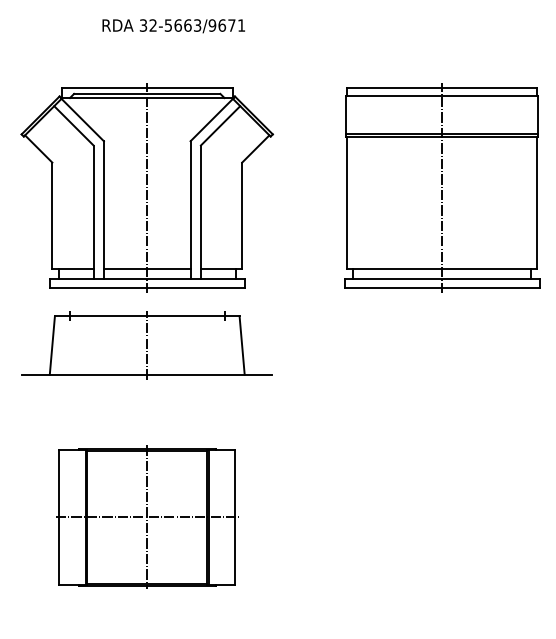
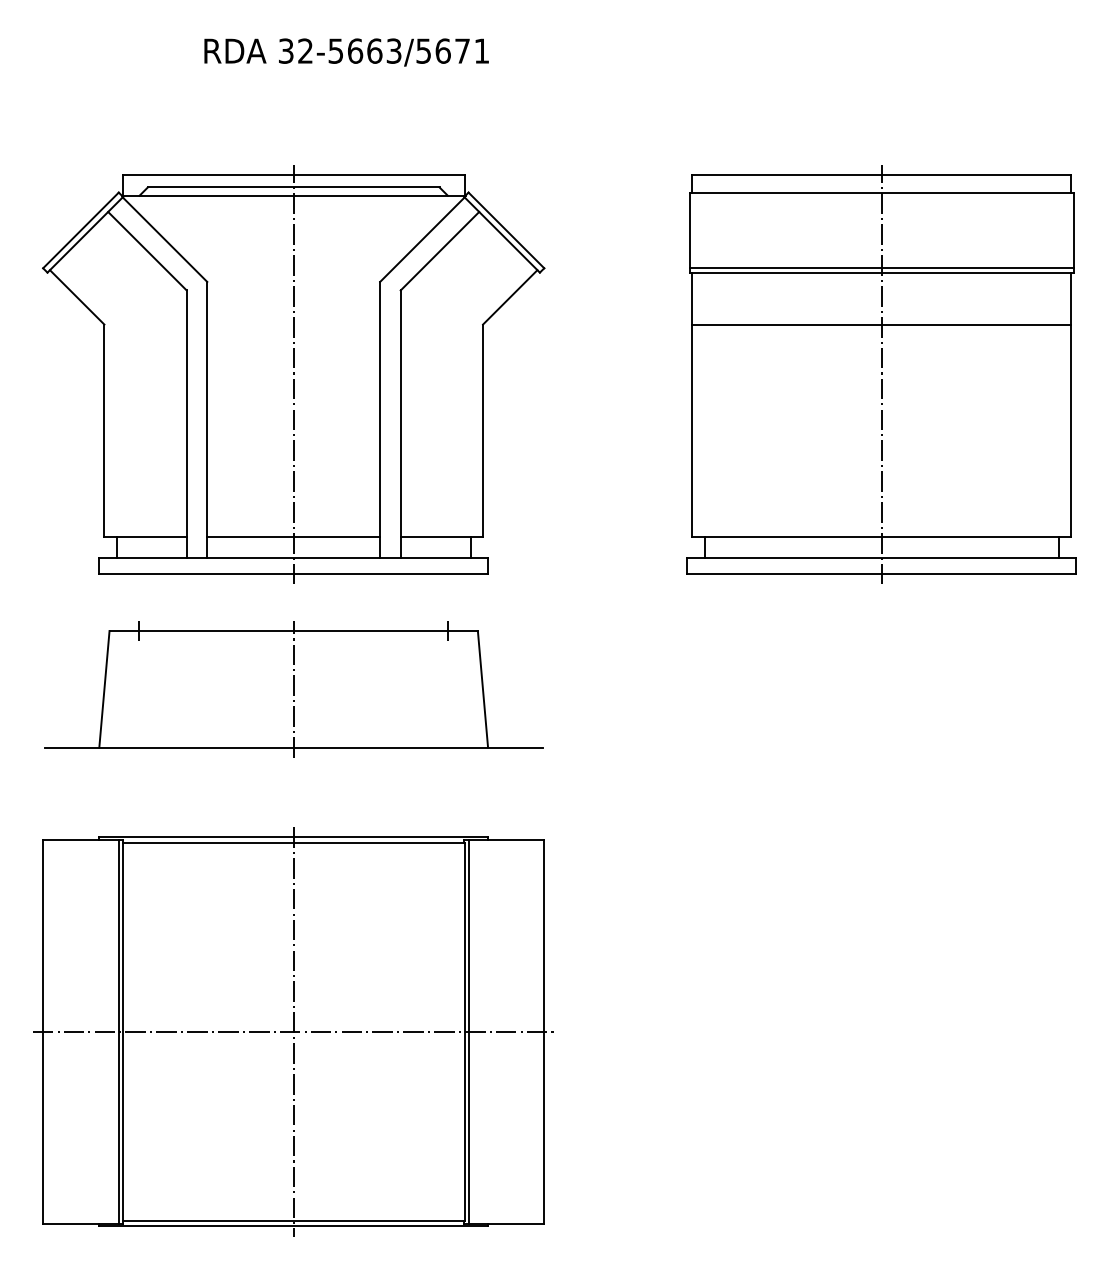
text: (212, 25) -> (423, 51), 32-5663/9671 -> 32-5663/5671
line: (441, 162) -> (880, 324), added
part: (147, 517) -> (294, 1032), size x1.43

